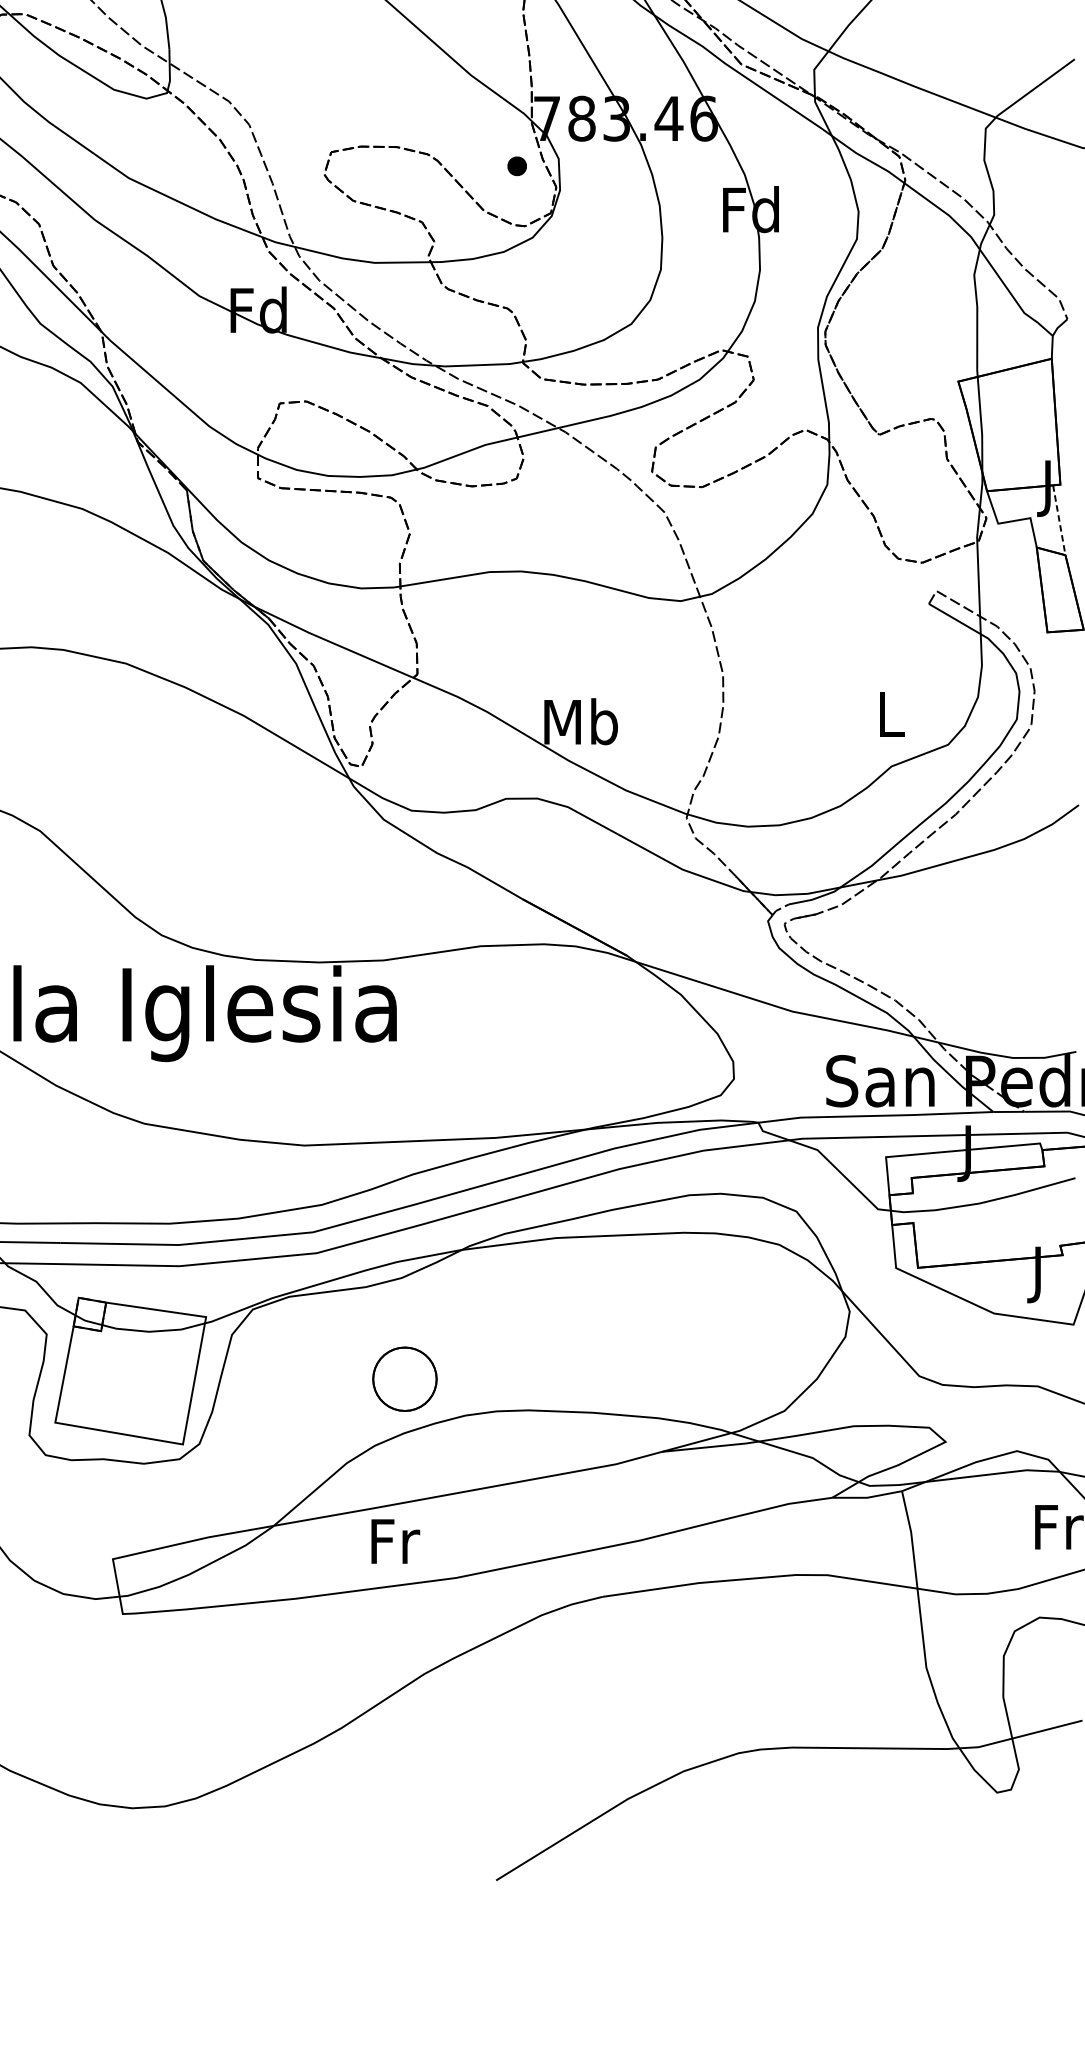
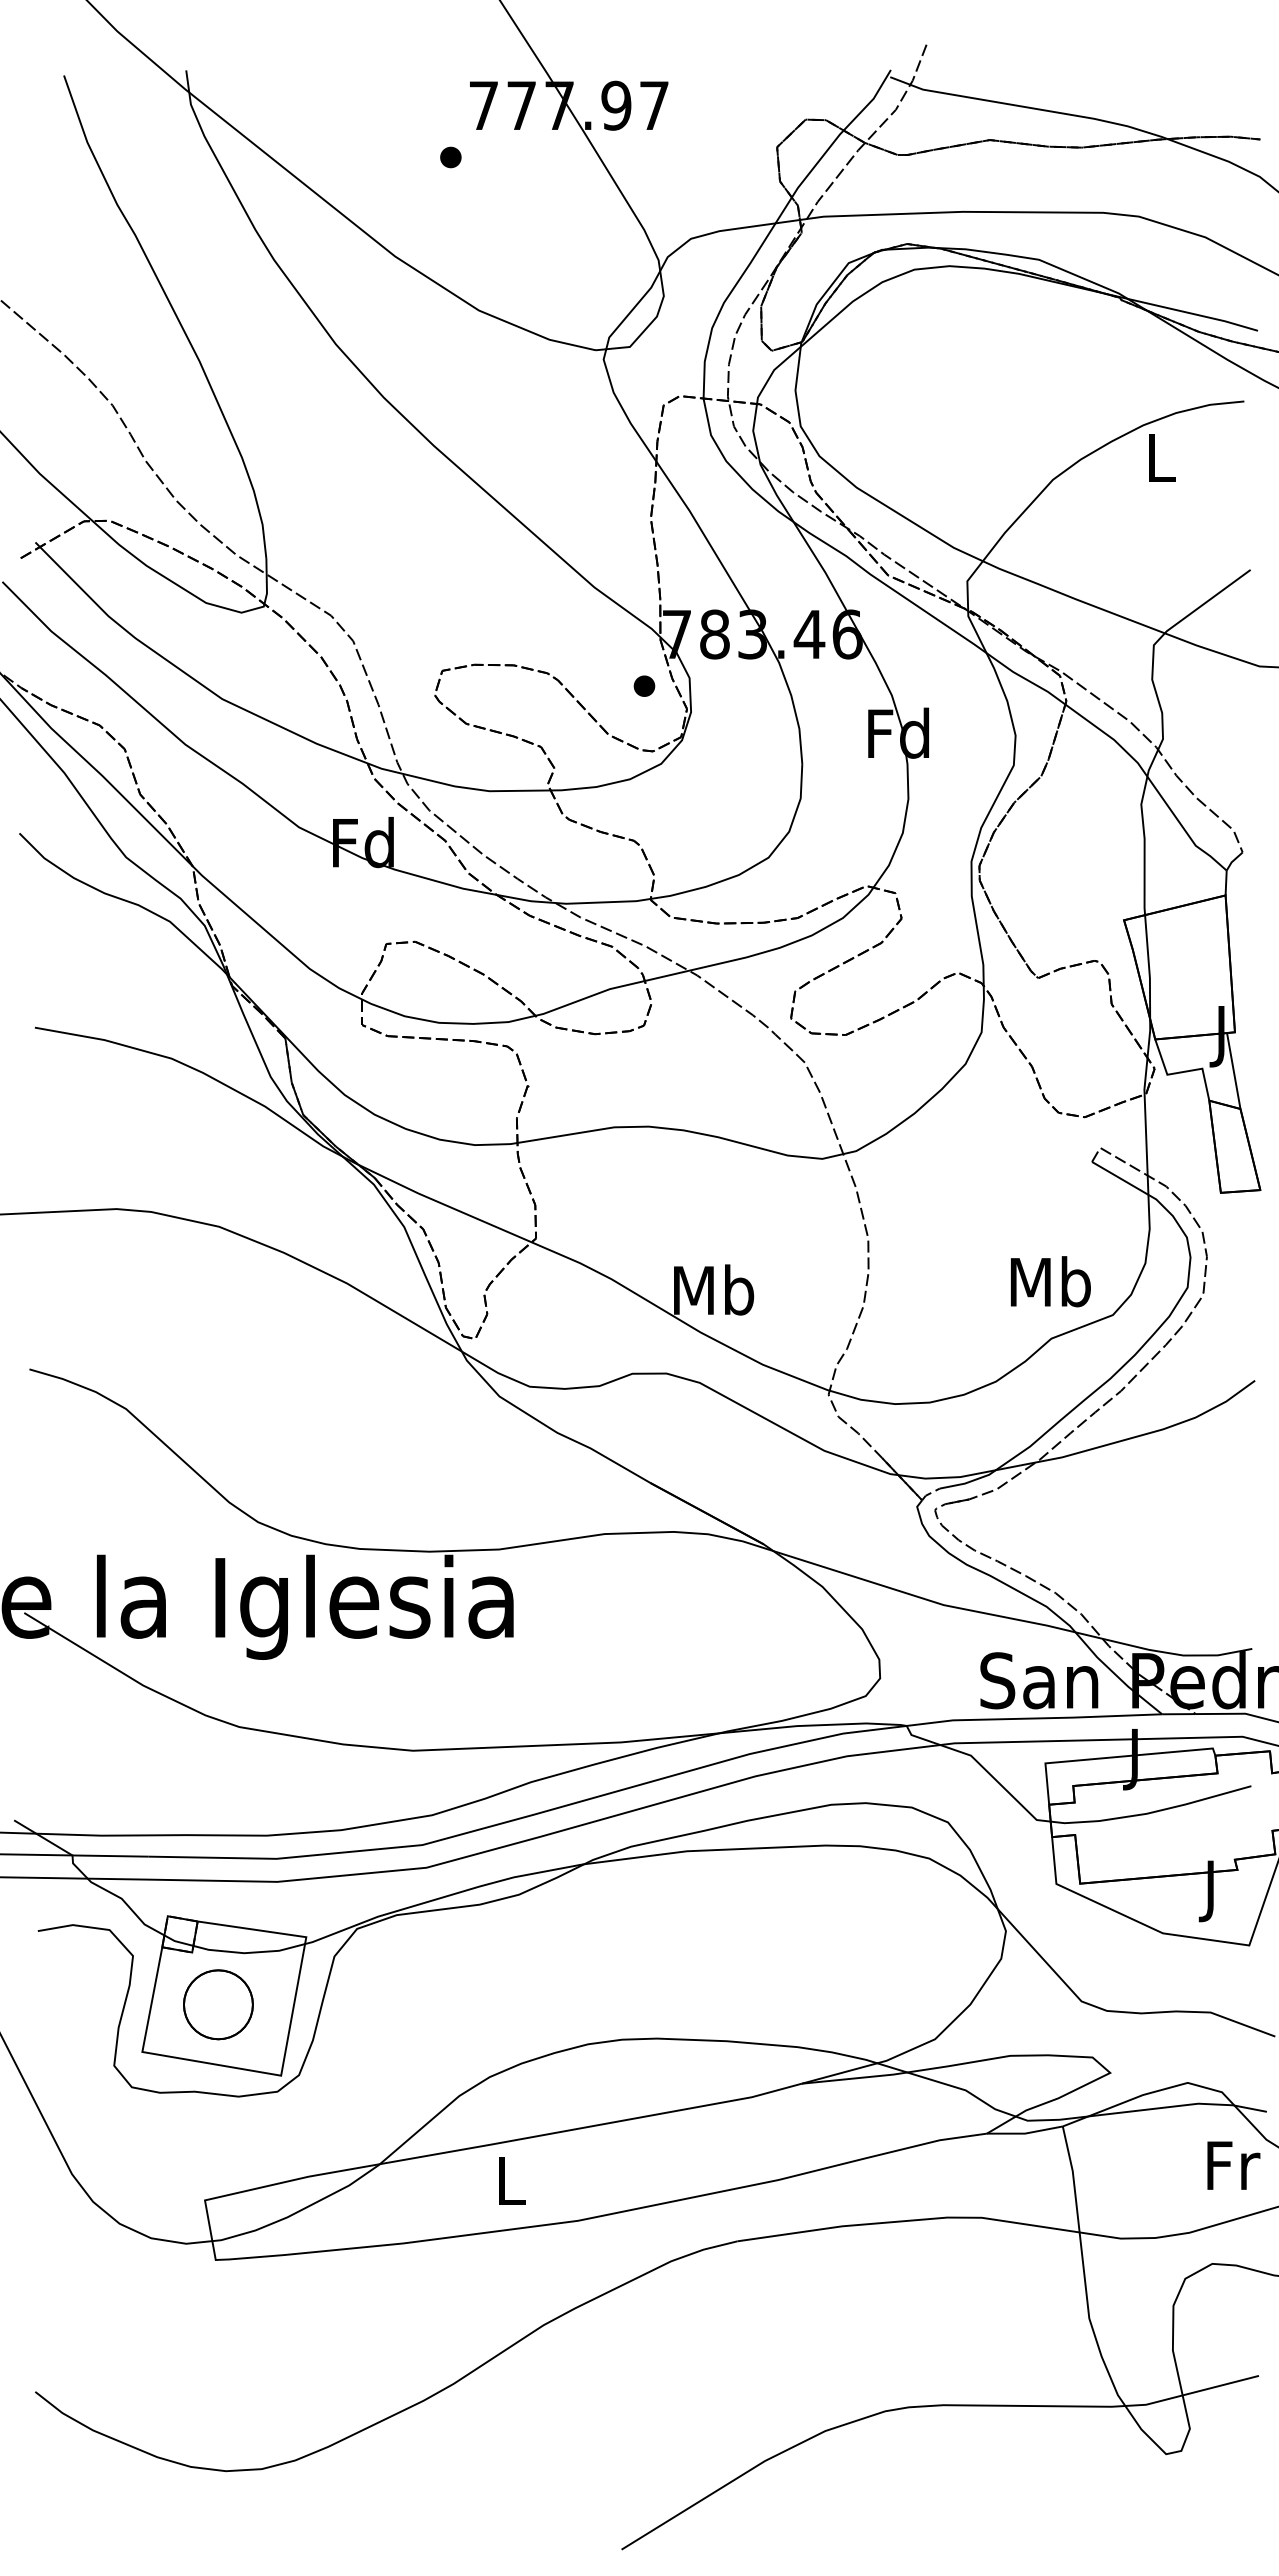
line: (1059, 520) -> (1233, 1071), dashed -> solid
text: (890, 713) -> (1050, 1281), L -> Mb
part: (405, 1378) -> (218, 2004), moved
text: (395, 1541) -> (512, 2181), Fr -> L

